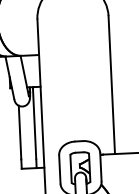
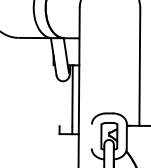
line: (19, 132) -> (59, 103), removed
line: (59, 169) -> (91, 136), removed

